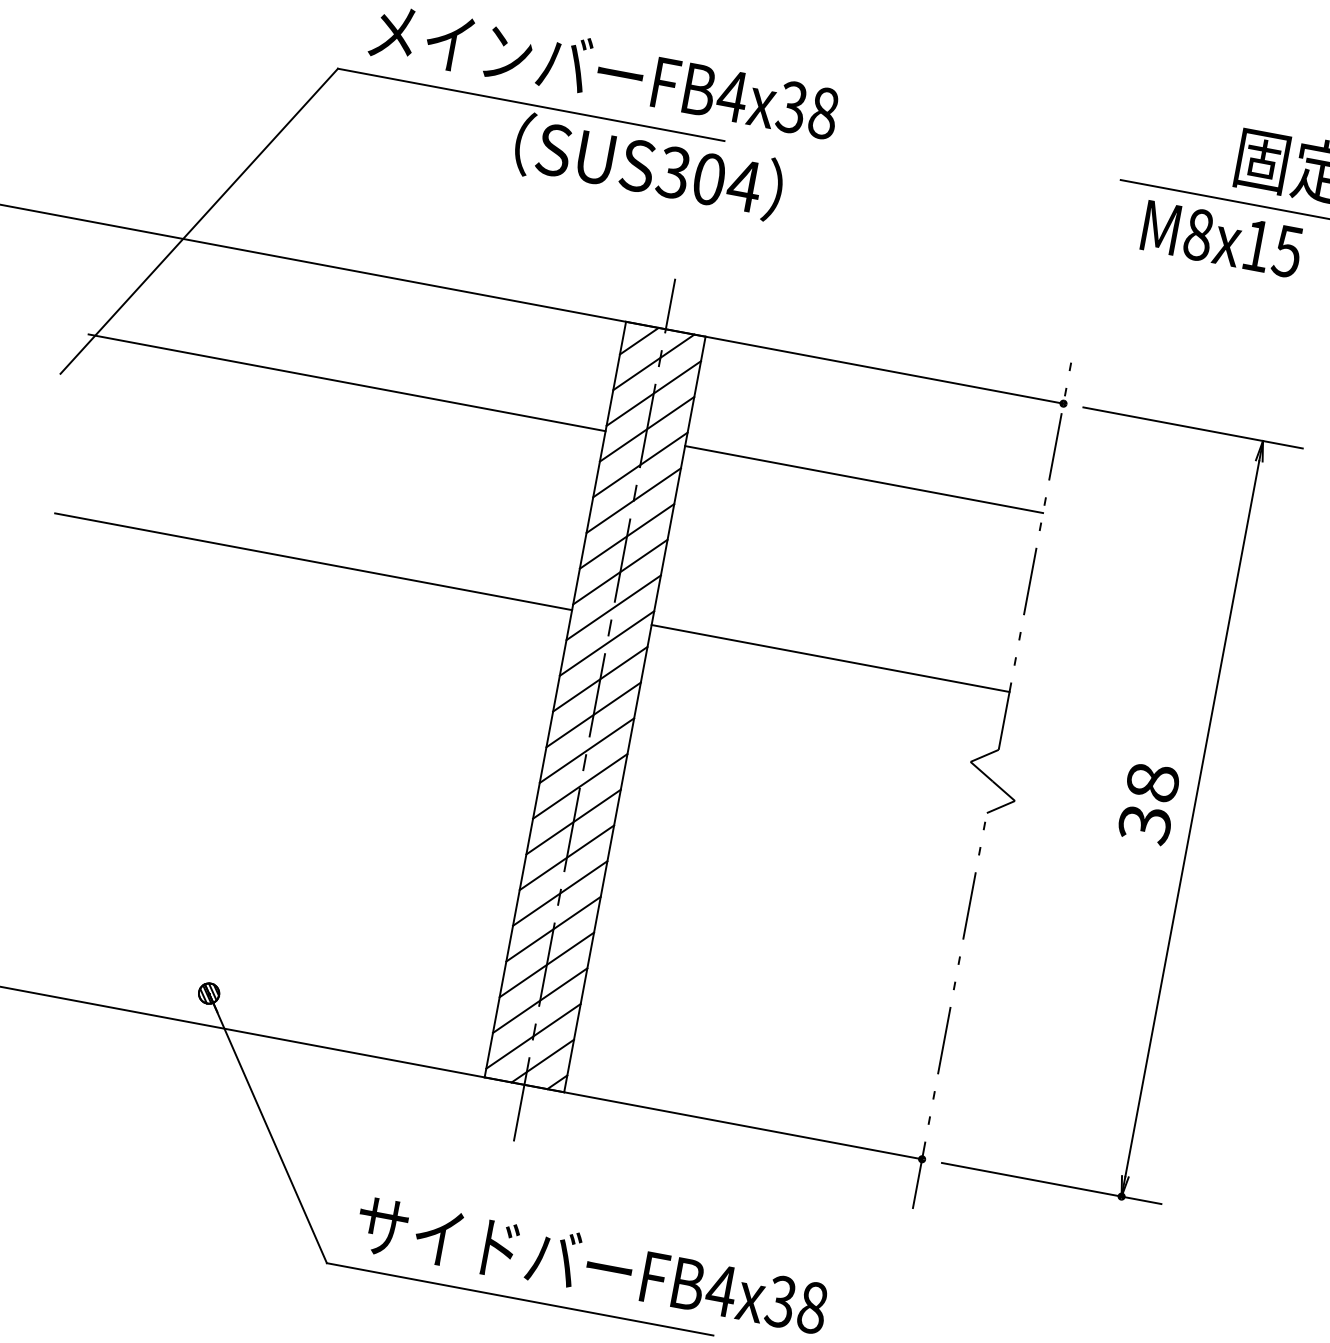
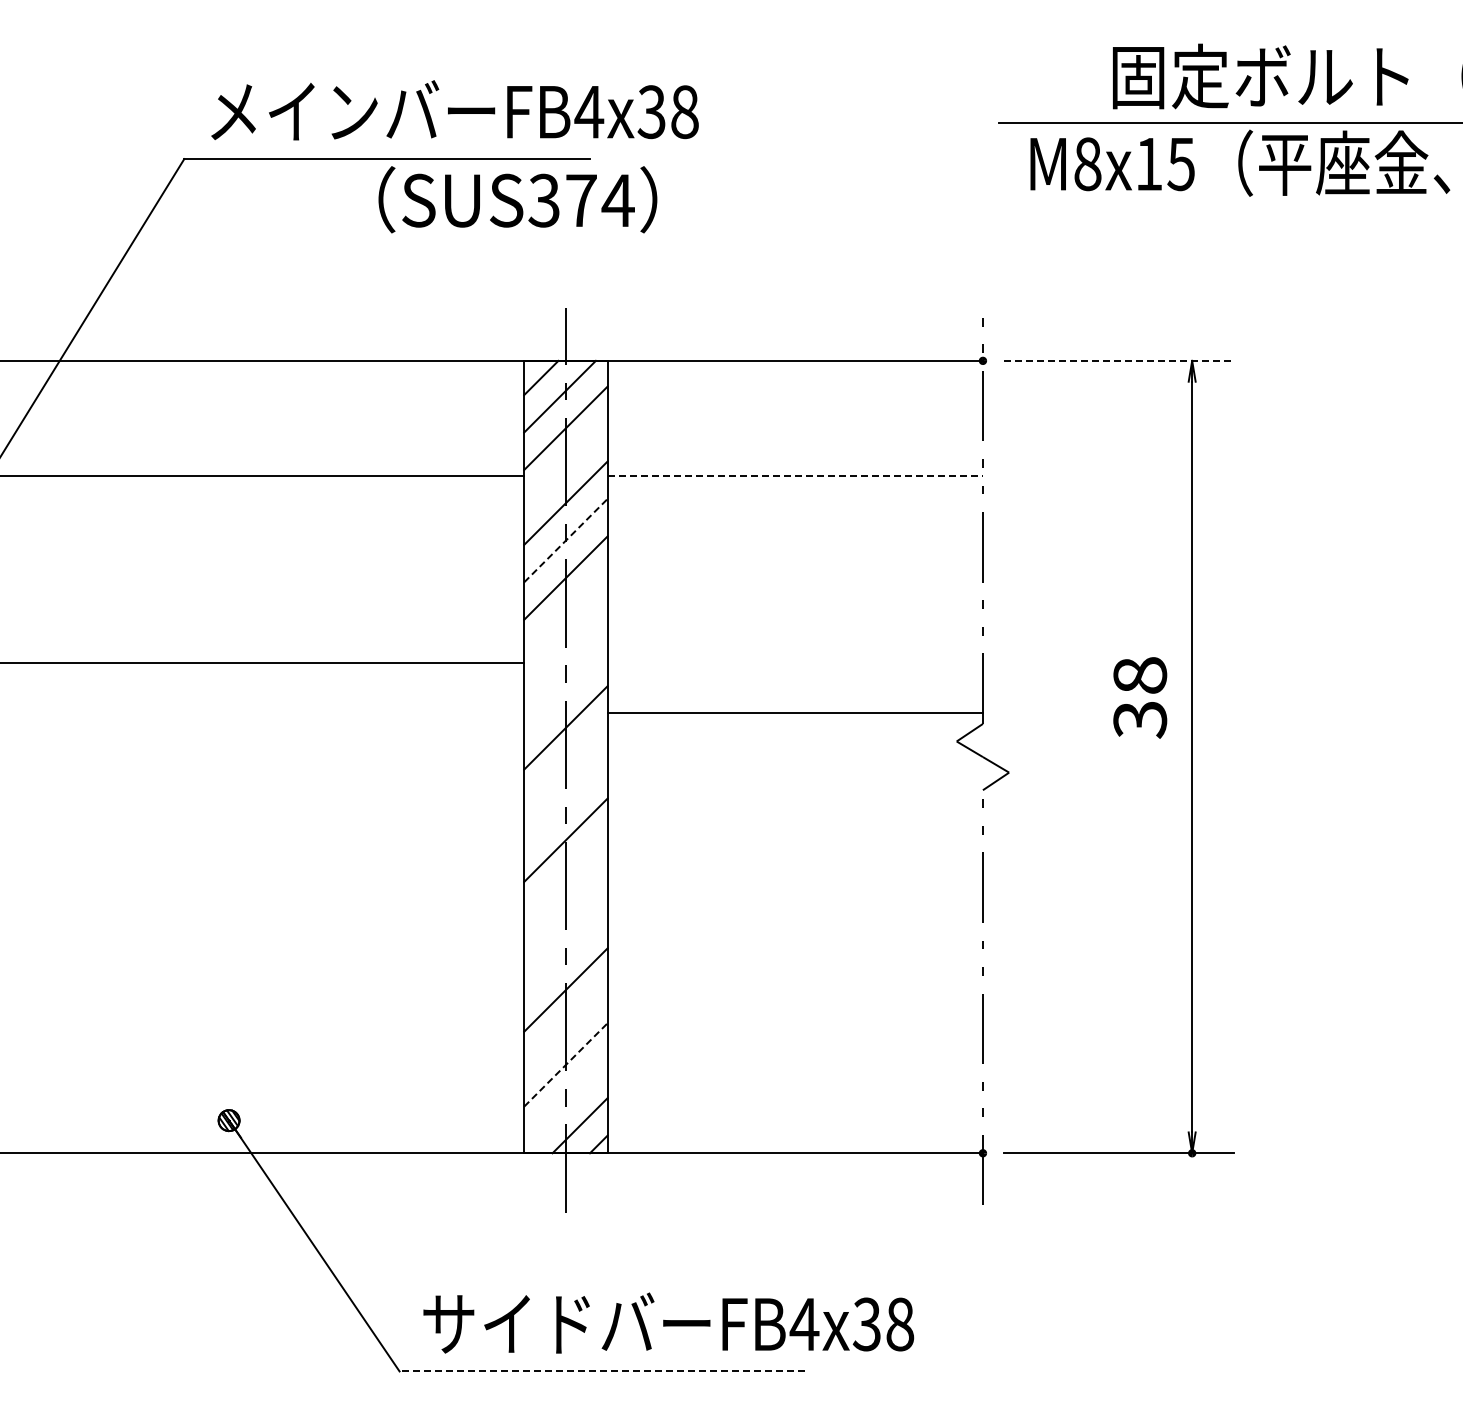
text: (709, 179) -> (581, 200), SUS304 -> SUS374
line: (1193, 427) -> (1119, 360), solid -> dashed
line: (646, 428) -> (565, 465), removed
line: (864, 479) -> (795, 475), solid -> dashed
line: (633, 500) -> (565, 540), solid -> dashed
line: (620, 571) -> (565, 615), removed
line: (613, 607) -> (565, 652), removed
line: (606, 643) -> (565, 690), removed
line: (829, 658) -> (794, 713), moved
line: (593, 715) -> (565, 765), removed
line: (586, 750) -> (565, 802), removed
text: (1149, 803) -> (1140, 697), moved
line: (573, 821) -> (565, 877), removed
line: (566, 857) -> (565, 914), removed
line: (559, 893) -> (565, 952), removed
line: (546, 964) -> (565, 1027), removed
line: (539, 1000) -> (565, 1064), solid -> dashed
line: (533, 1036) -> (565, 1102), removed
line: (520, 1299) -> (602, 1371), solid -> dashed

